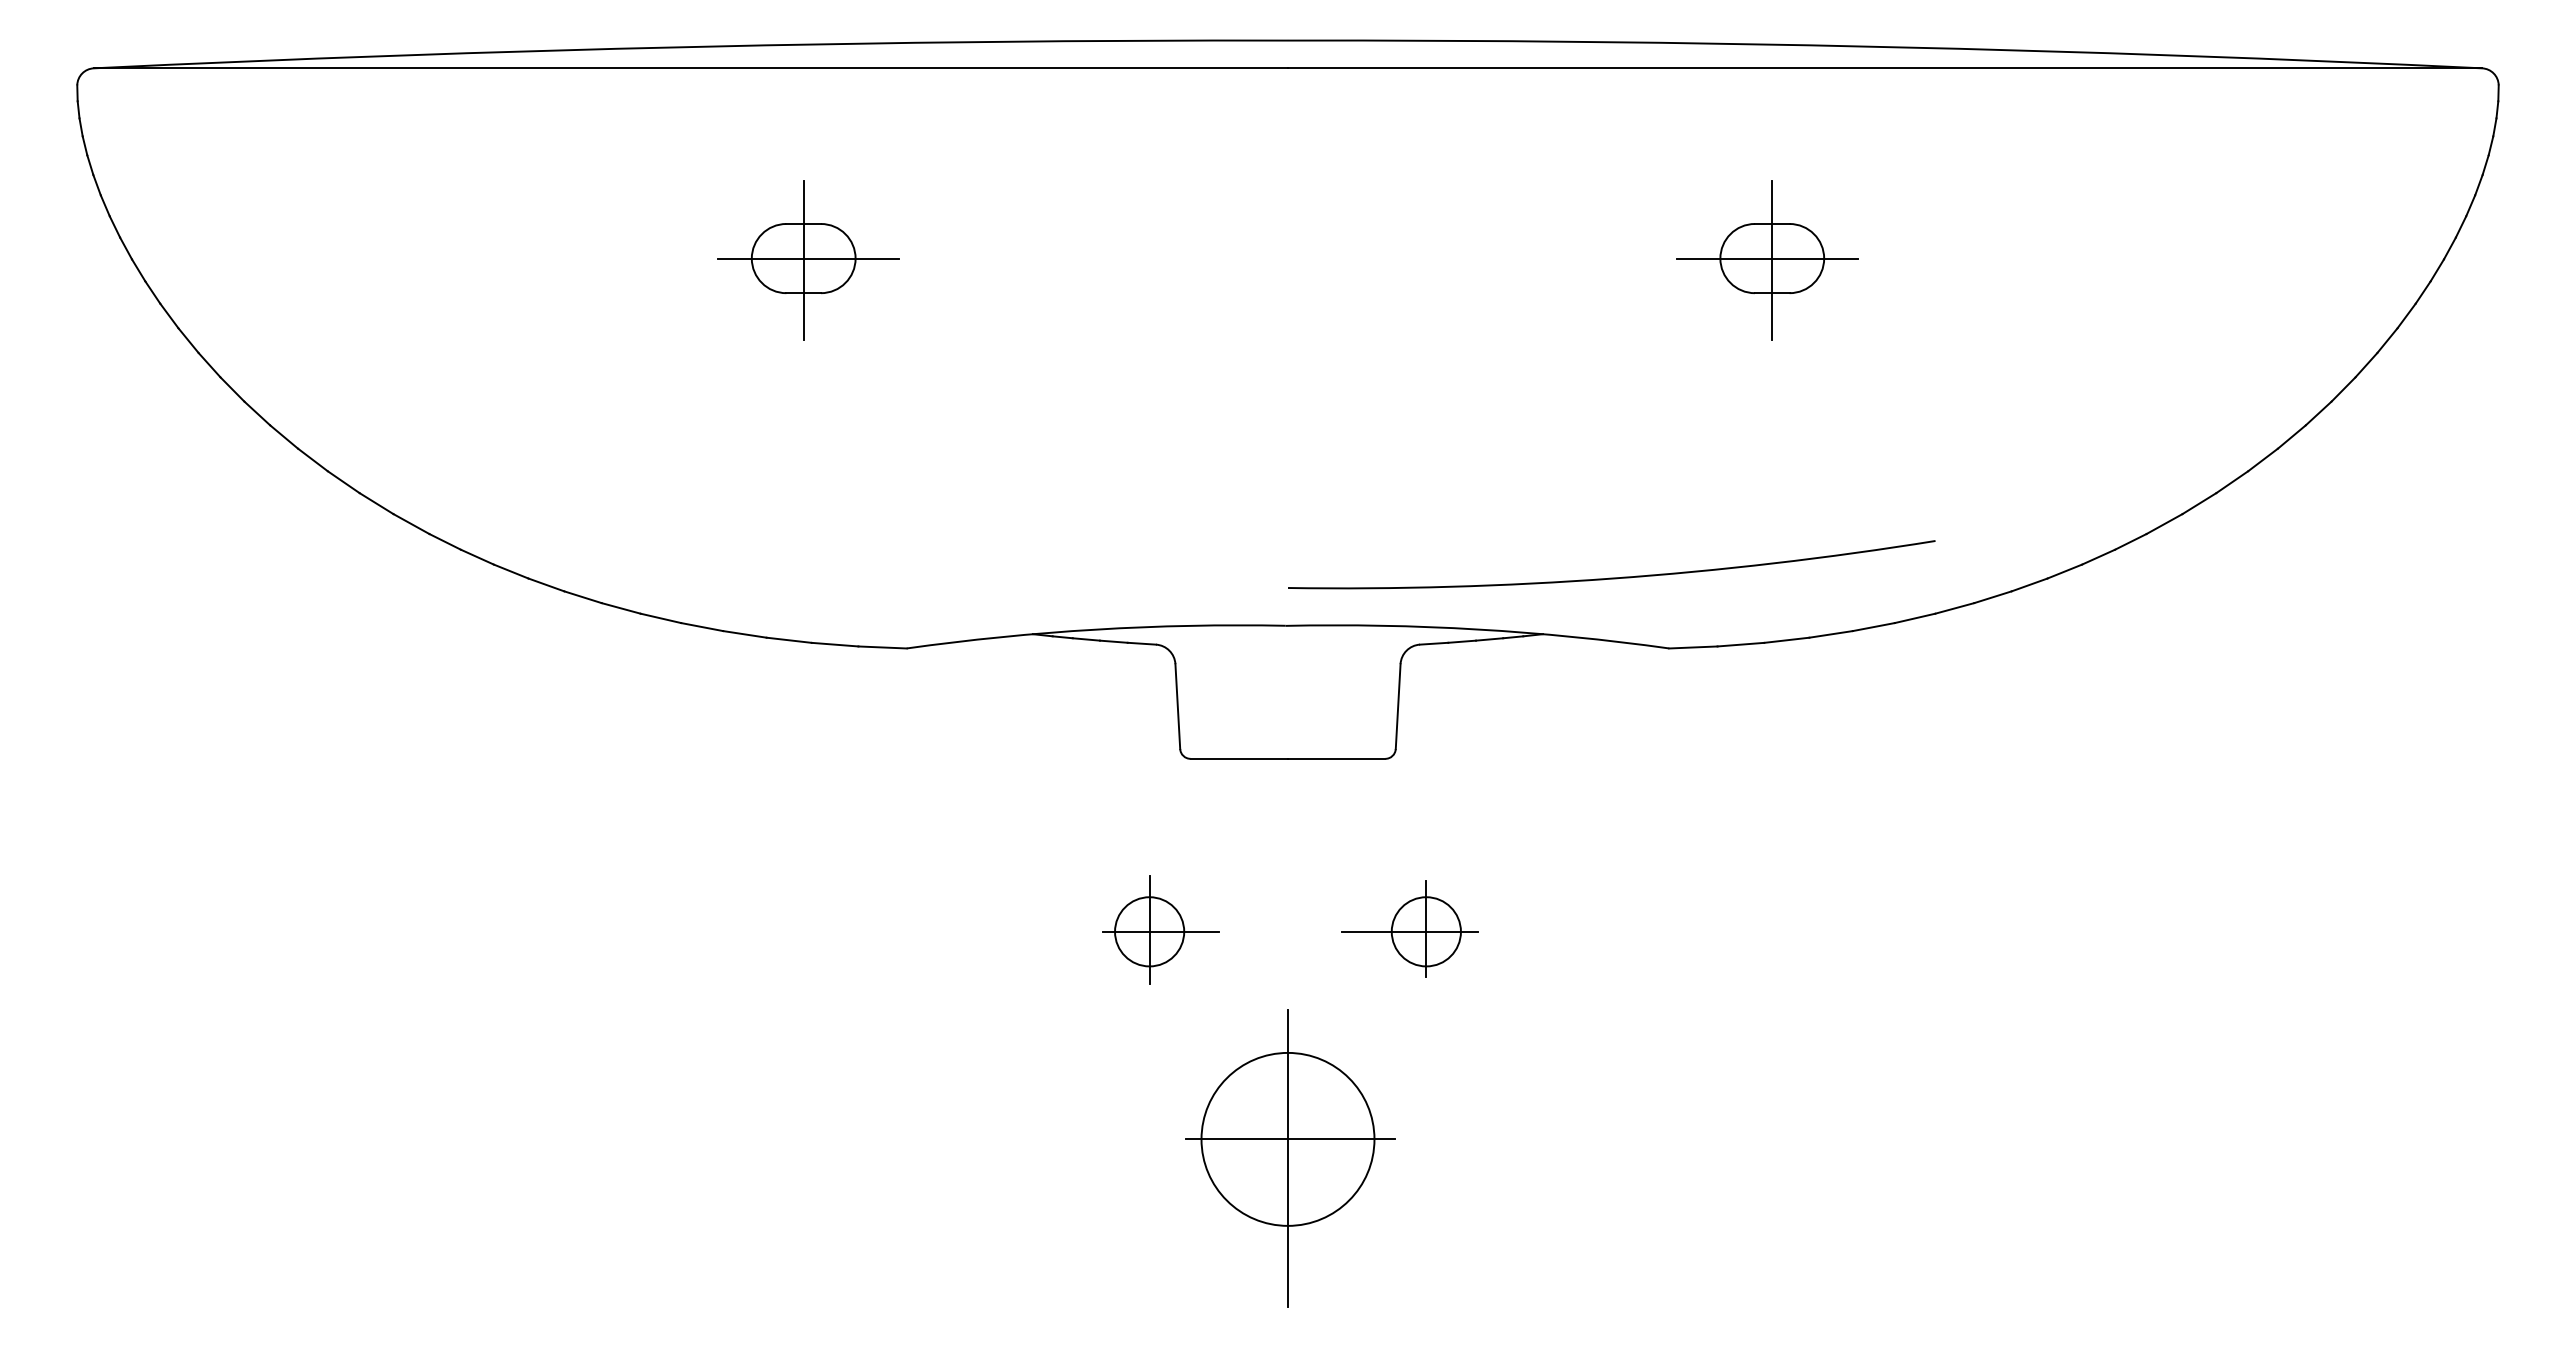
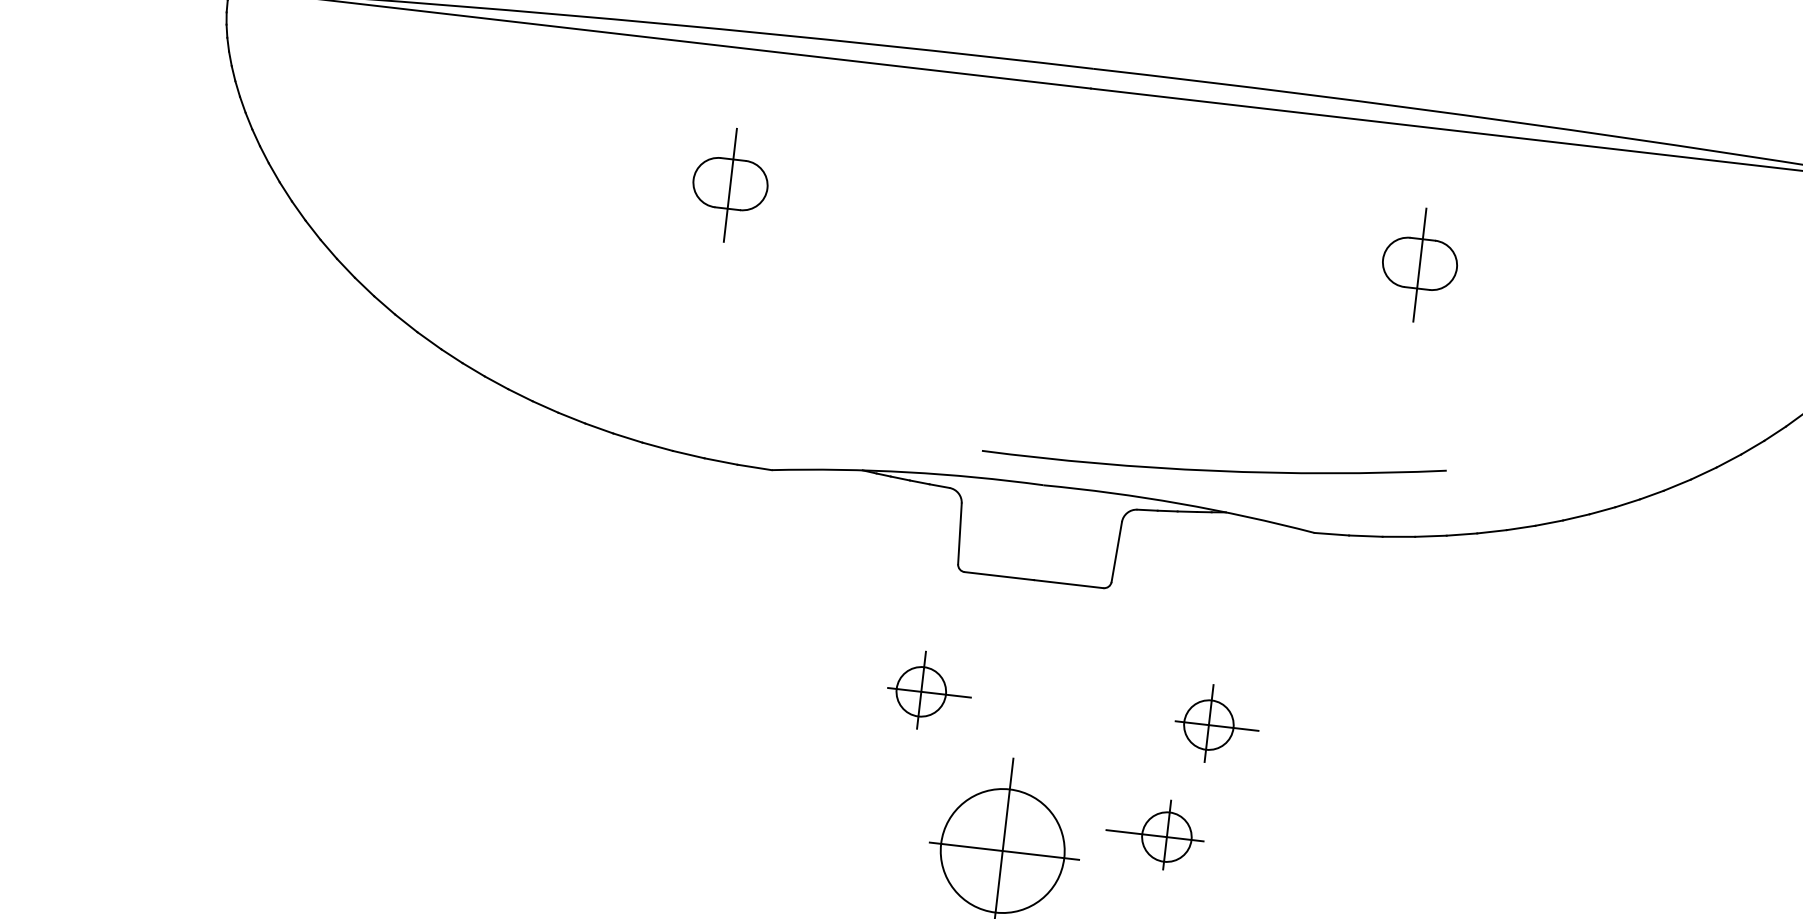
line: (808, 258) -> (733, 184), removed
line: (1767, 258) -> (1416, 263), removed
arc: (1611, 577) -> (1213, 470), moved
part: (1409, 928) -> (1155, 833), moved
part: (1564, 929) -> (1216, 724), added

